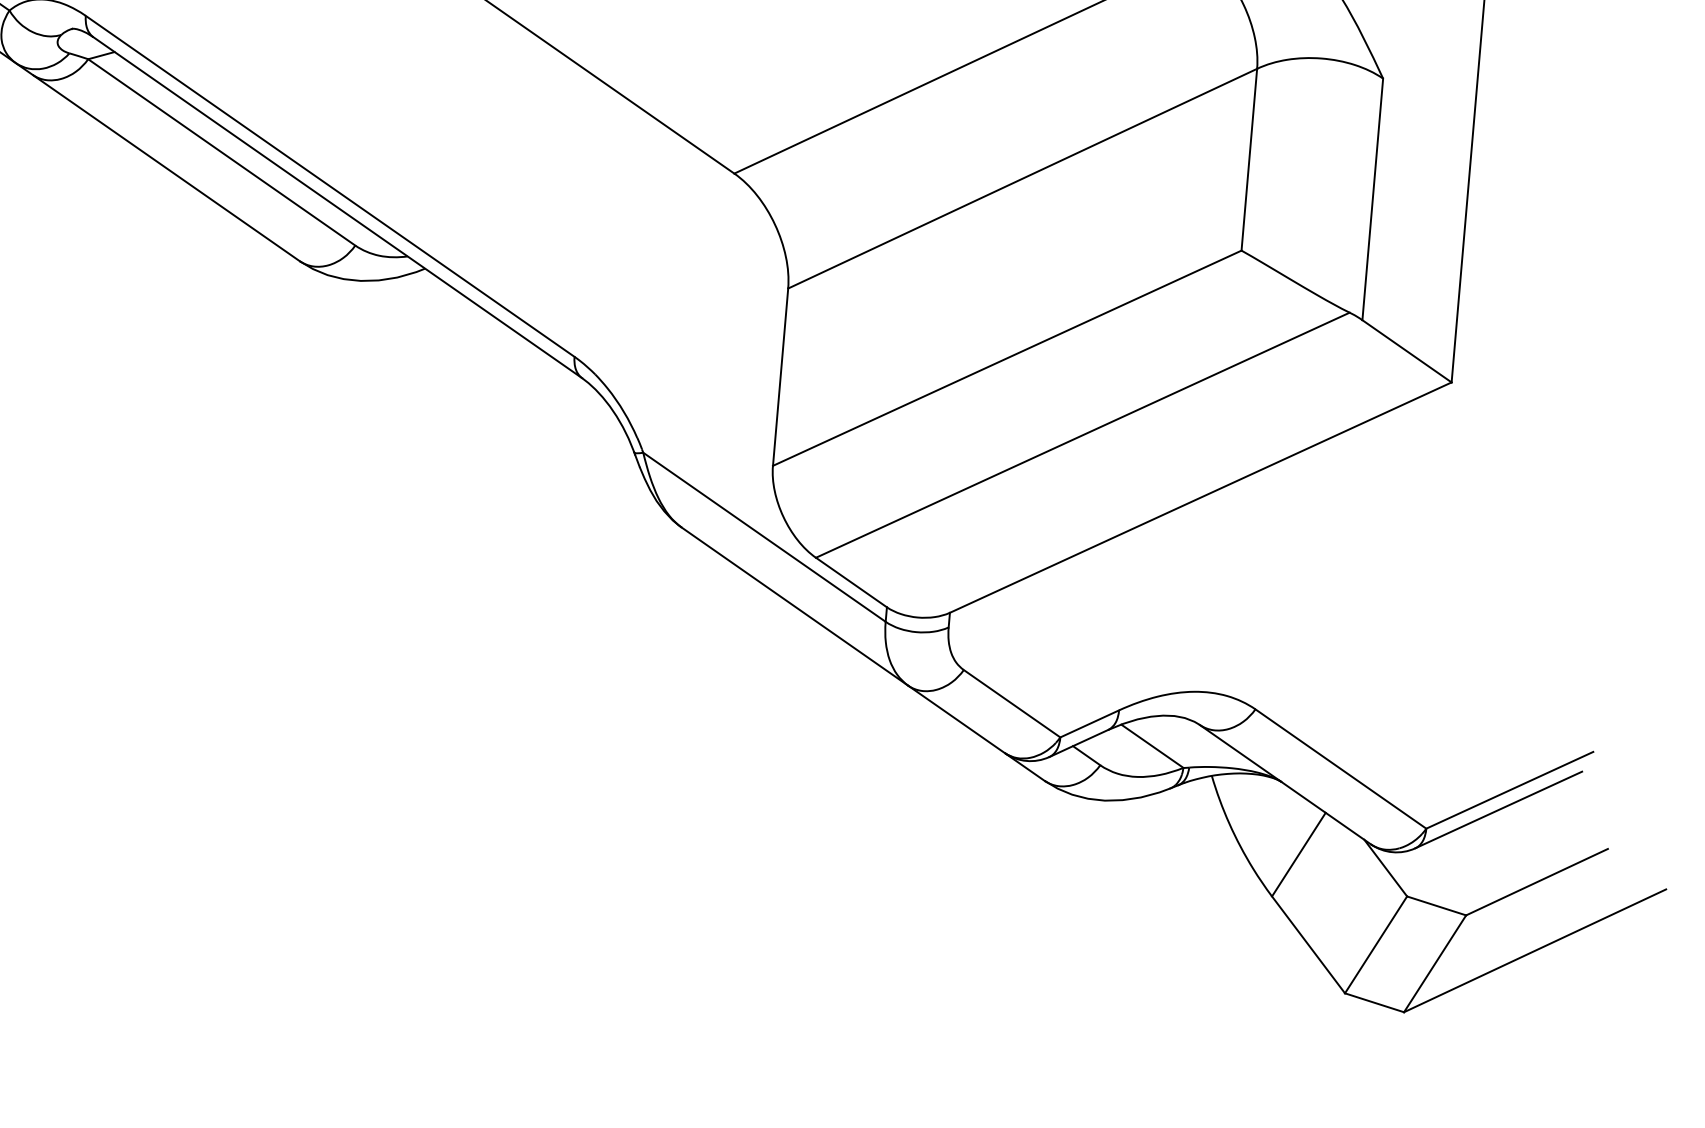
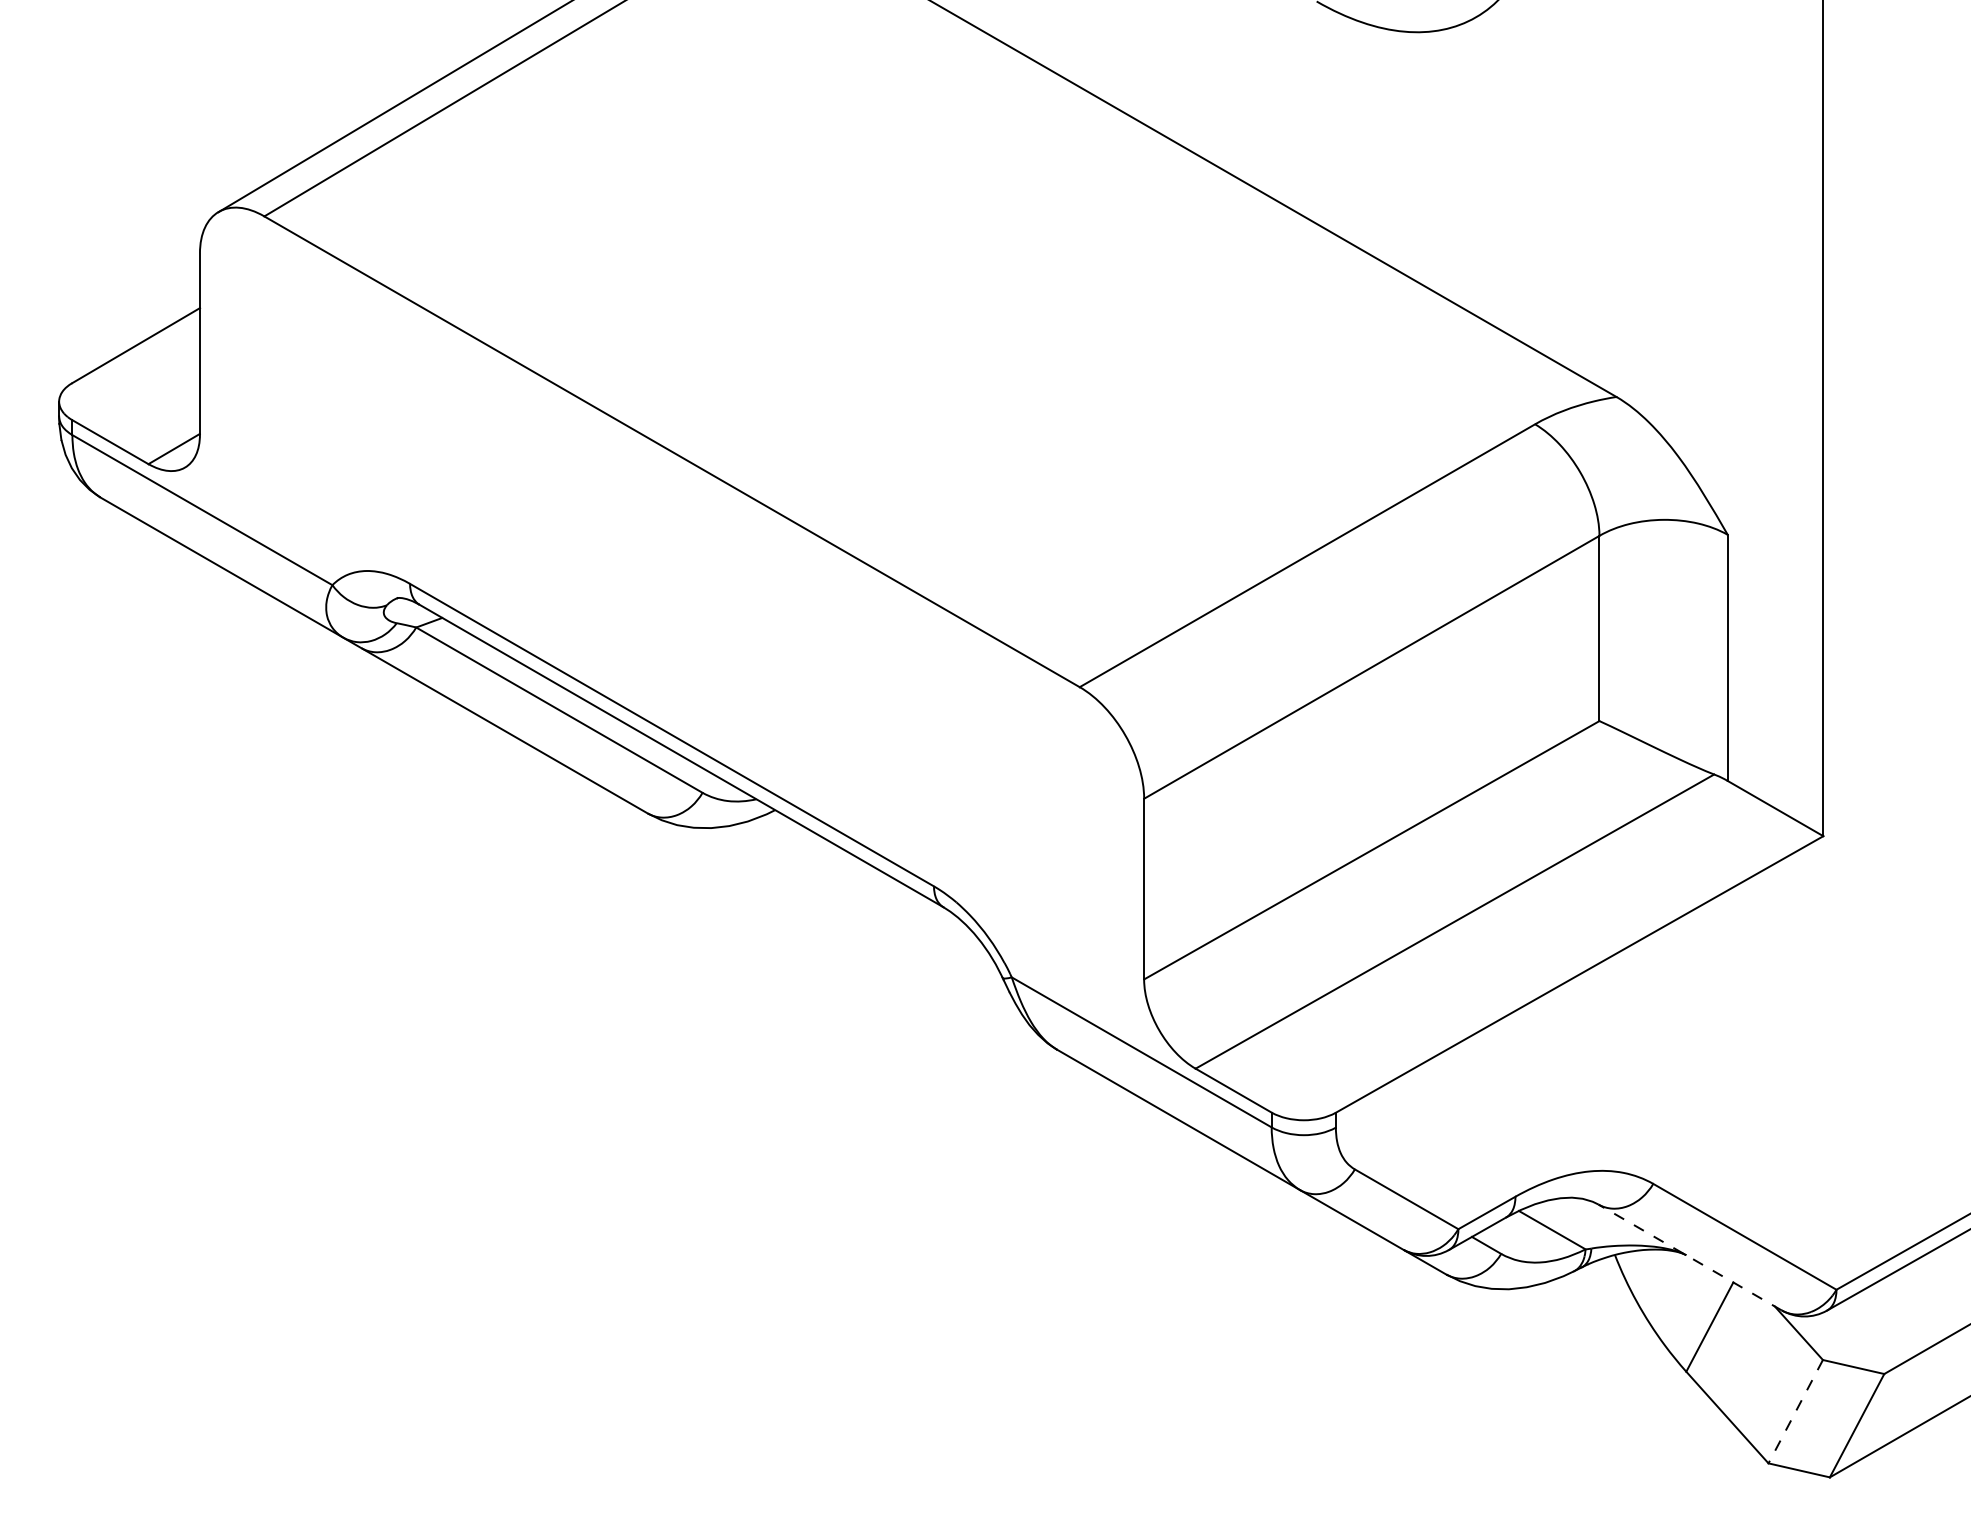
line: (1285, 784) -> (1690, 1257), solid -> dashed
line: (1375, 945) -> (1795, 1412), solid -> dashed

